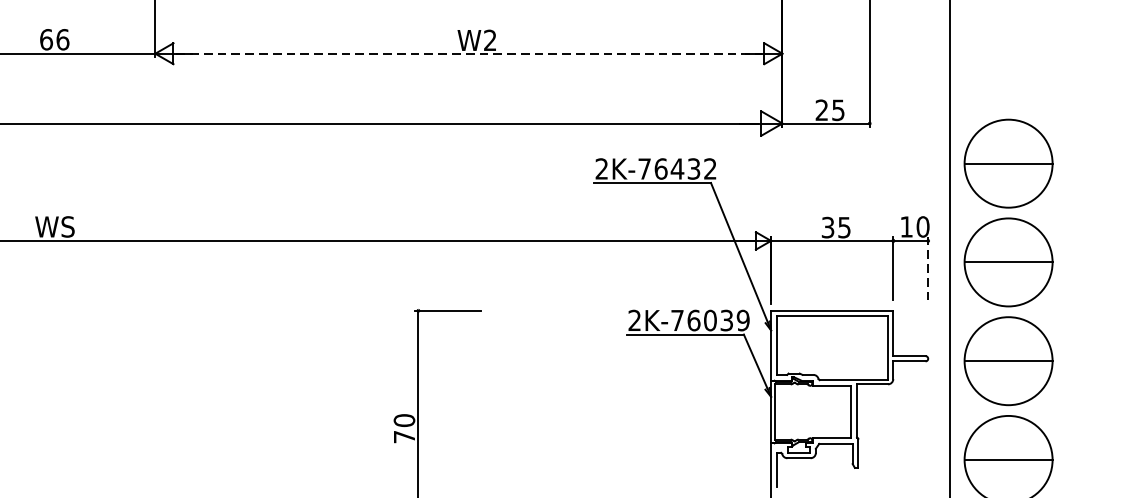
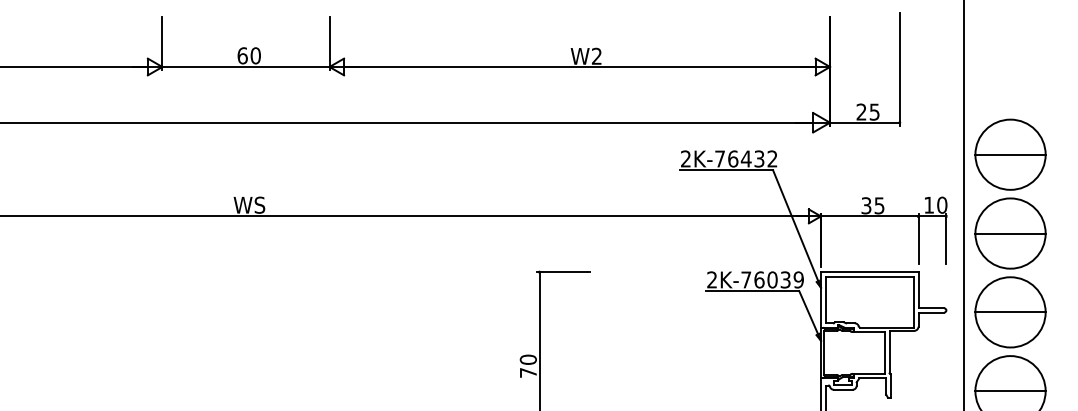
text: (62, 39) -> (255, 55), 66 -> 60
line: (468, 54) -> (579, 67), dashed -> solid
line: (928, 268) -> (946, 238), dashed -> solid

